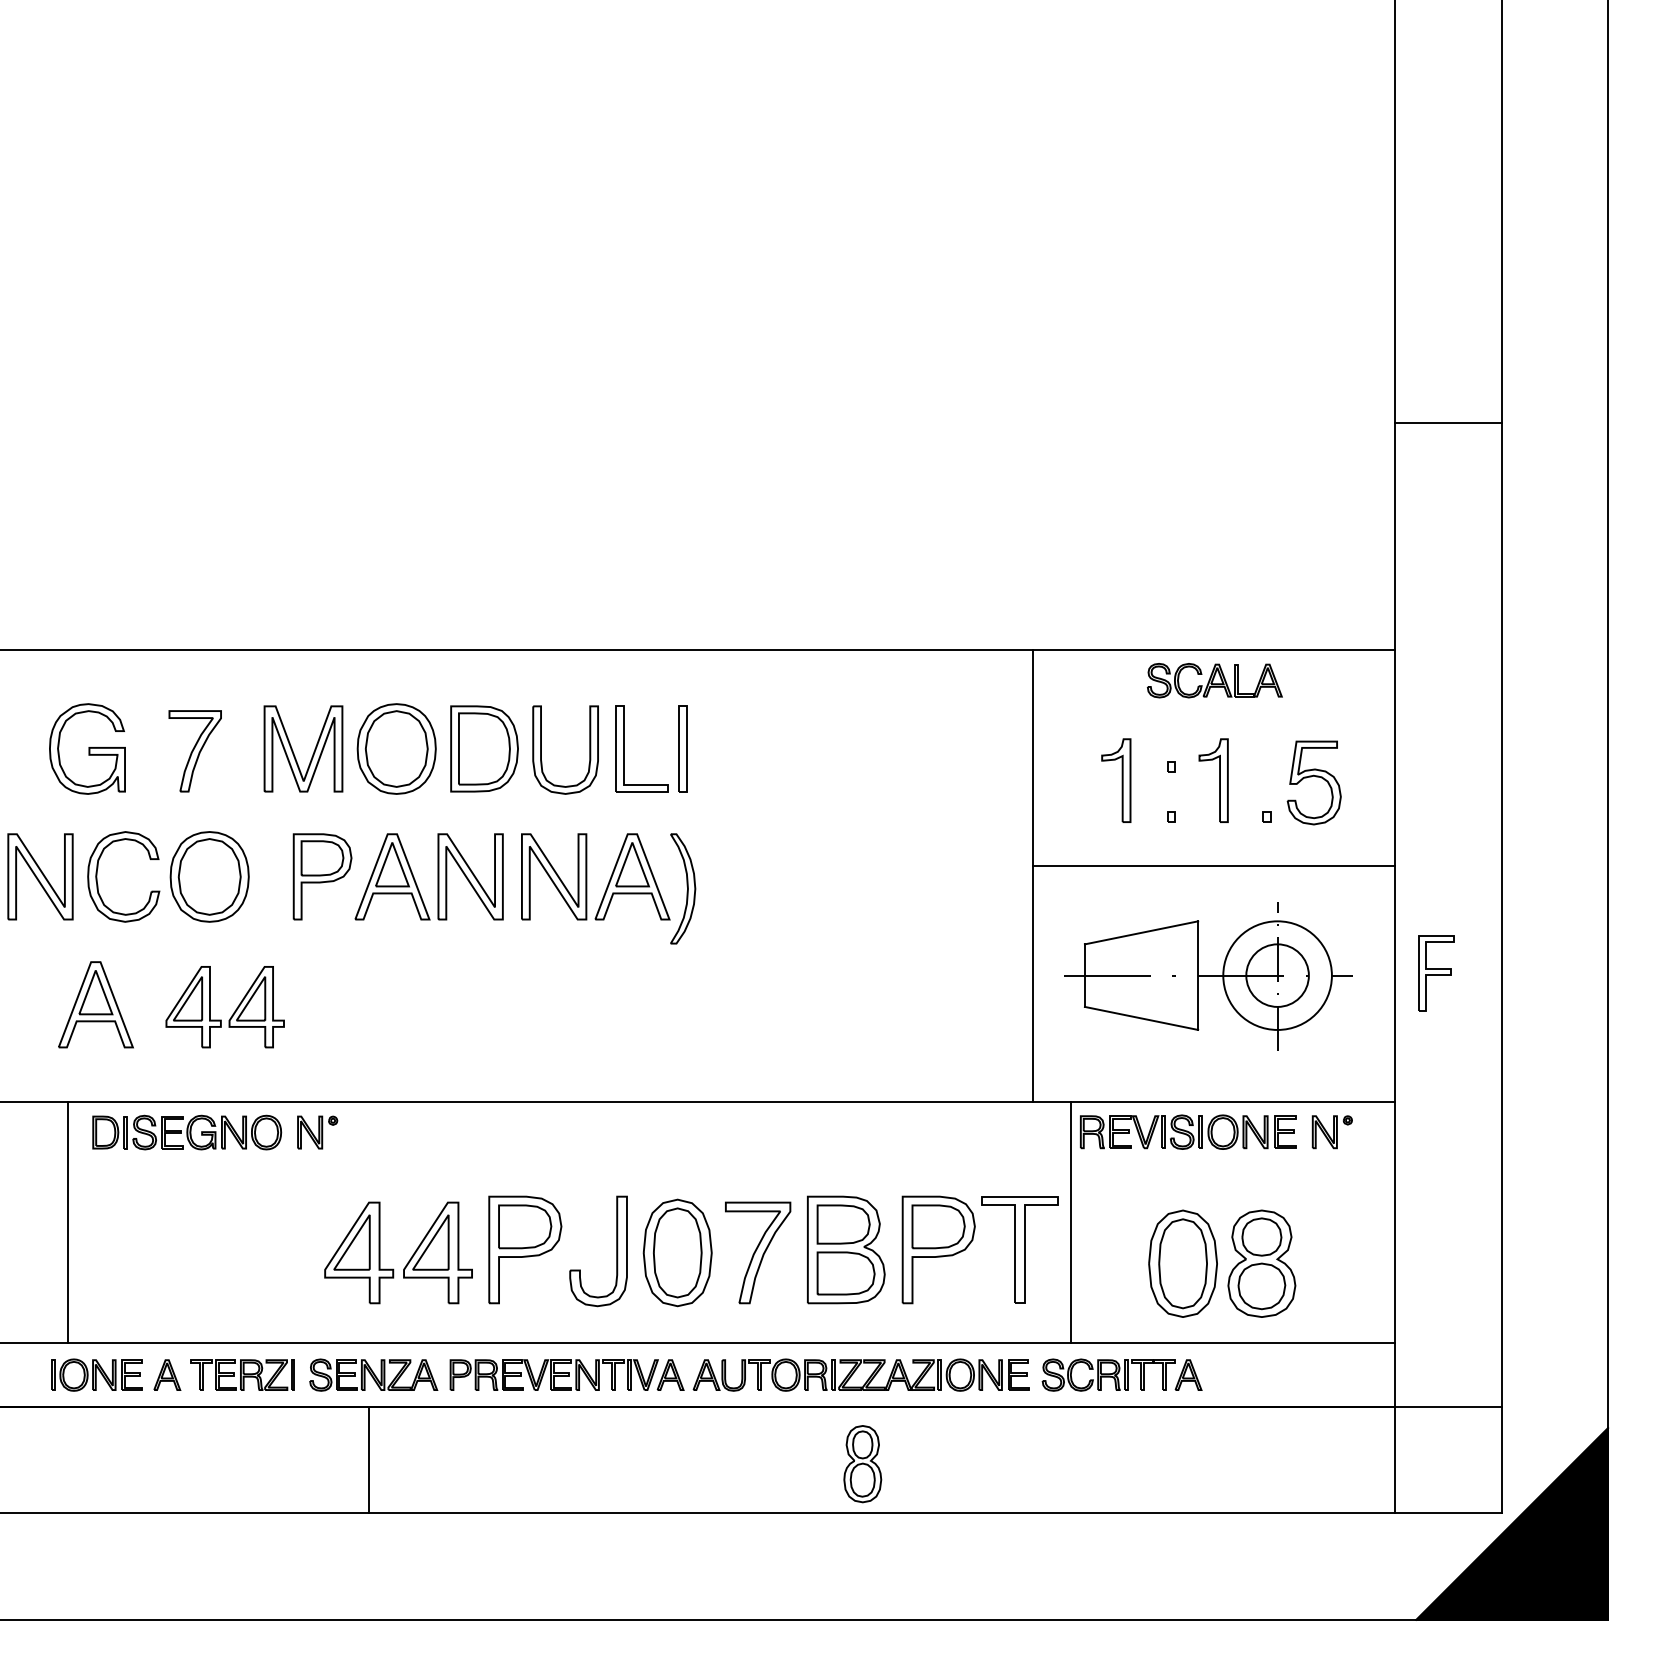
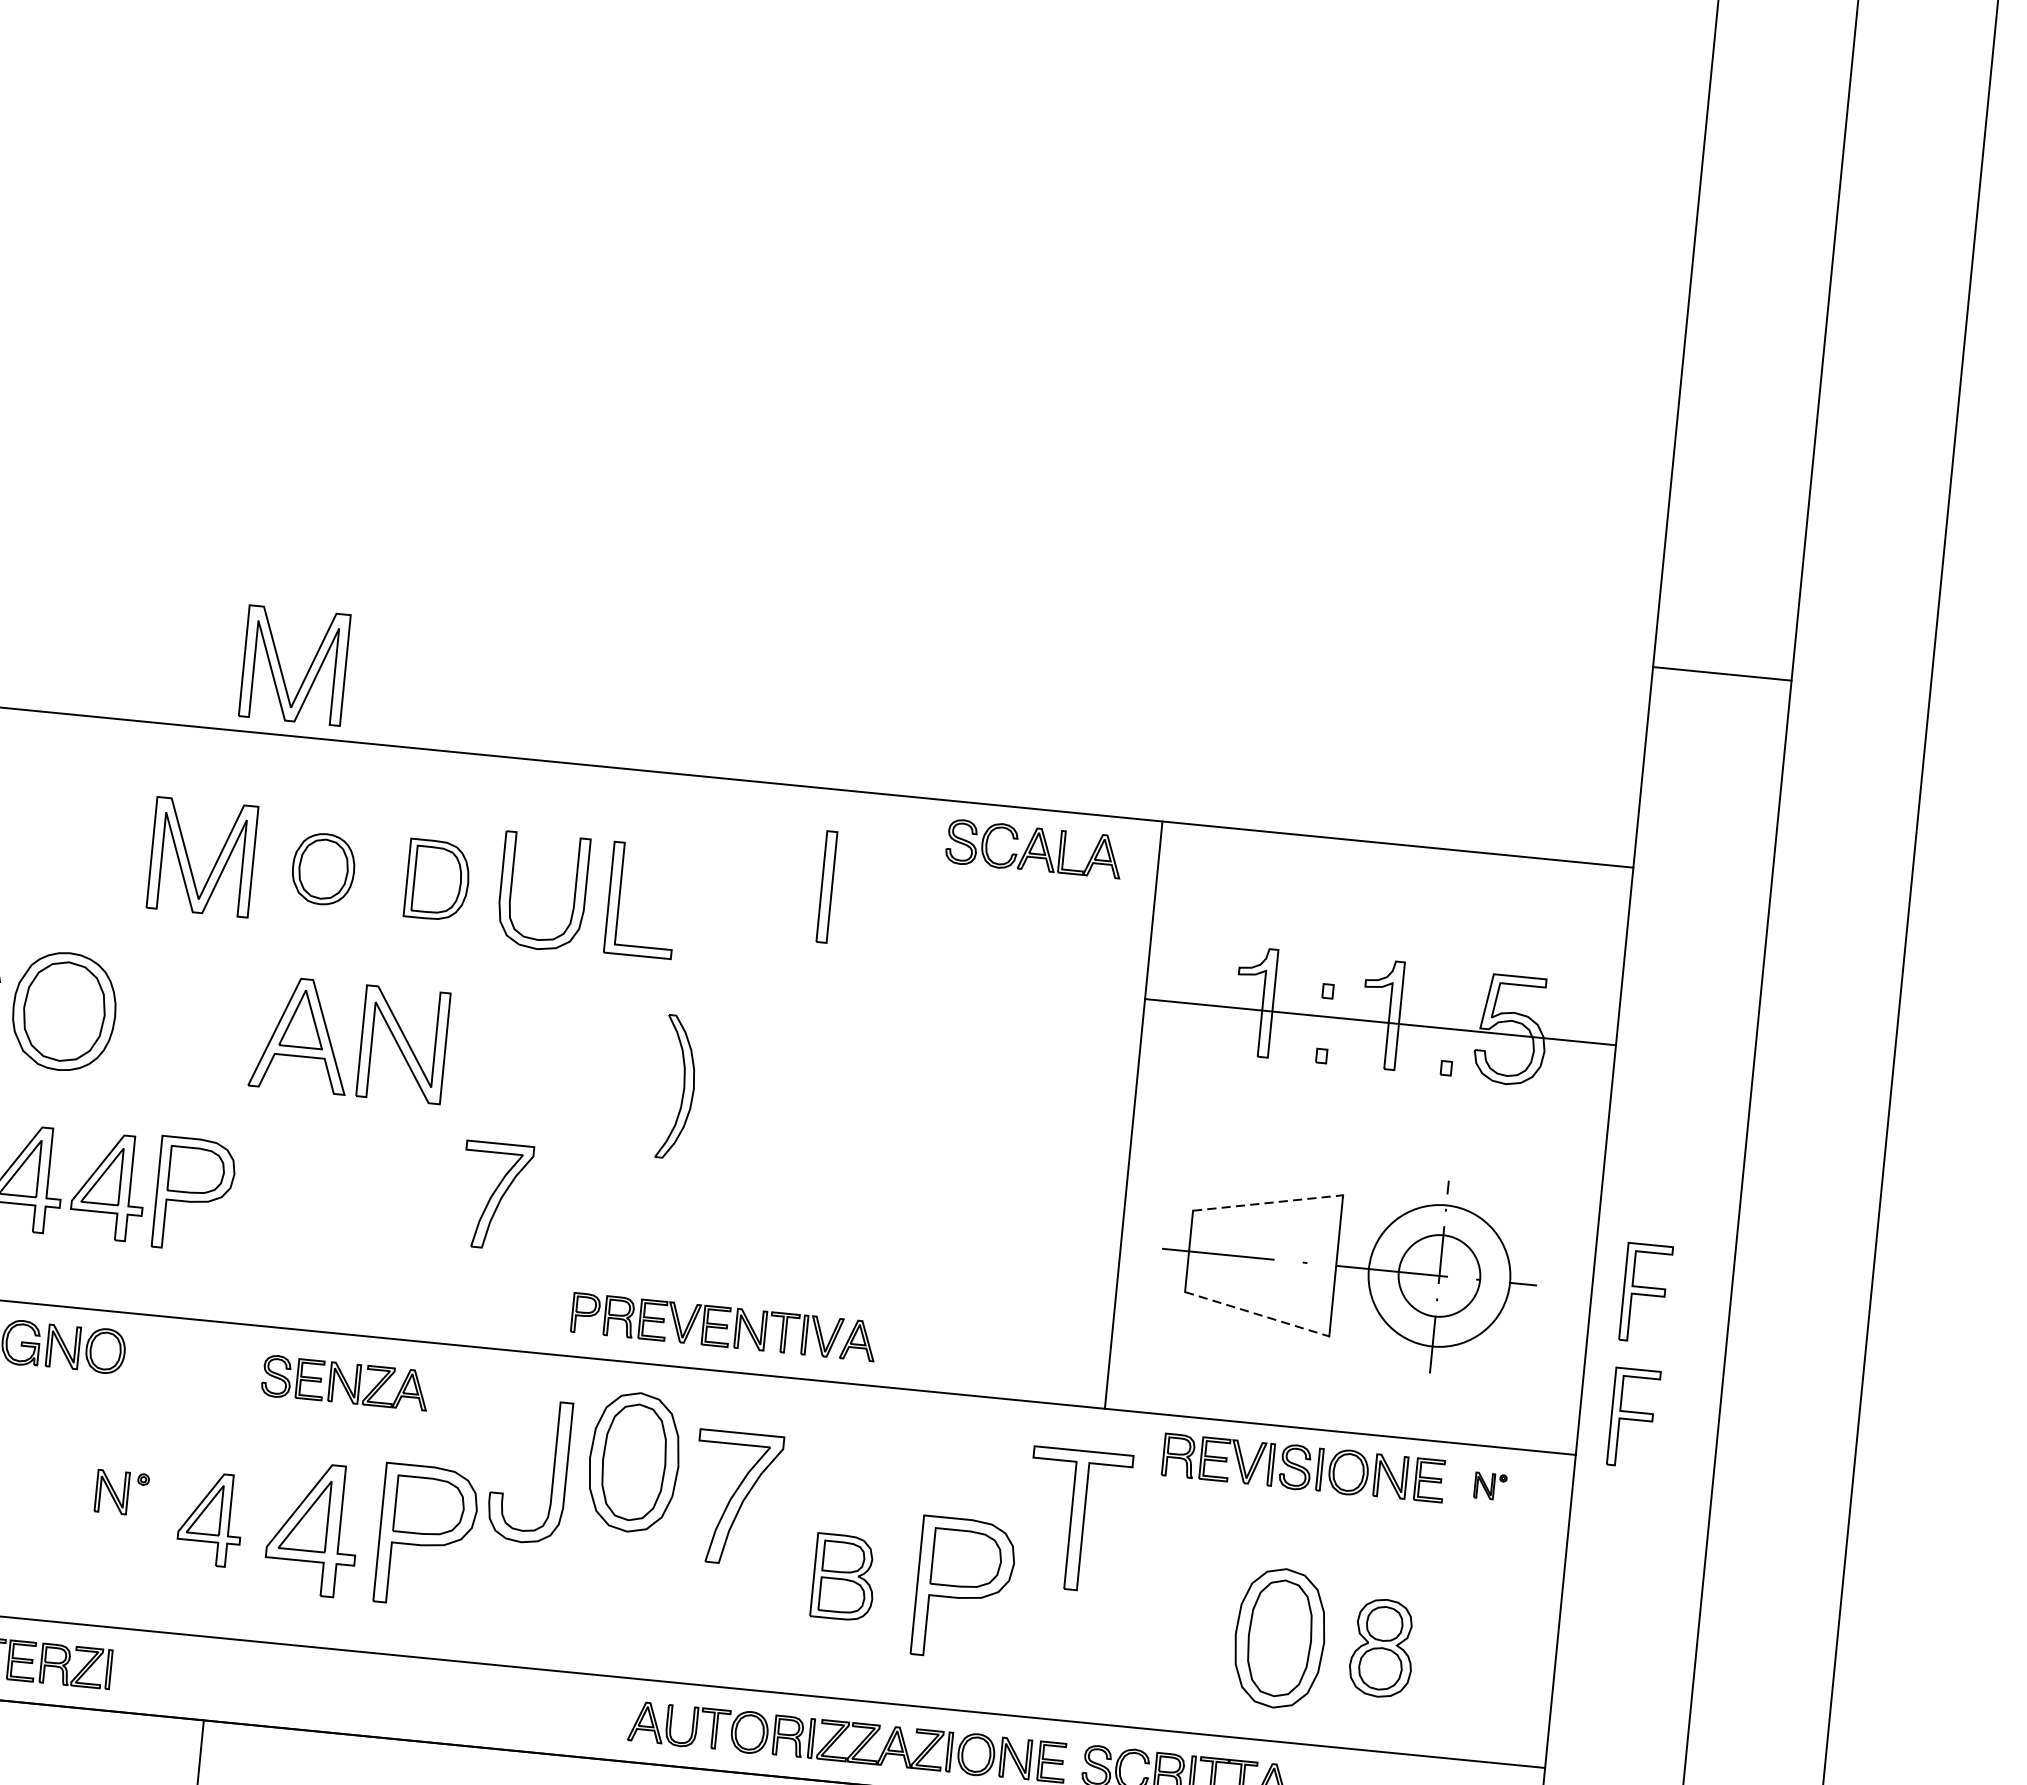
line: (1447, 422) -> (1721, 673), moved
part: (349, 597) -> (281, 666), added
part: (1214, 680) -> (1033, 848), moved
part: (396, 748) -> (323, 868), size x0.6
part: (484, 748) -> (437, 879), size x0.7
part: (682, 748) -> (826, 886), moved
part: (194, 751) -> (494, 1196), moved
line: (1213, 865) -> (1380, 1022), moved
part: (322, 876) -> (194, 1194), moved
part: (587, 876) -> (555, 1059), removed
line: (1141, 932) -> (1268, 1202), solid -> dashed
line: (1141, 1018) -> (1257, 1314), solid -> dashed
part: (1436, 1069) -> (1633, 1418), added
part: (317, 1132) -> (121, 1492), moved
part: (1331, 1132) -> (1489, 1486), size x0.6
line: (1070, 1221) -> (1139, 1569), removed
part: (846, 1249) -> (844, 1576), size x0.6
part: (1019, 1249) -> (1076, 1519), moved
part: (616, 1251) -> (552, 1473), moved
part: (359, 1252) -> (211, 1518), size x0.7
part: (677, 1252) -> (633, 1461), moved
part: (758, 1252) -> (736, 1498), moved
part: (1261, 1263) -> (1381, 1647), size x0.7
part: (373, 1374) -> (345, 1382), moved
part: (566, 1374) -> (723, 1326), moved

